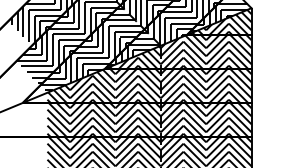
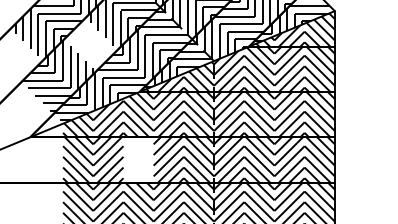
hatch: (67, 34) -> (89, 46), removed
hatch: (103, 119) -> (137, 159), removed

